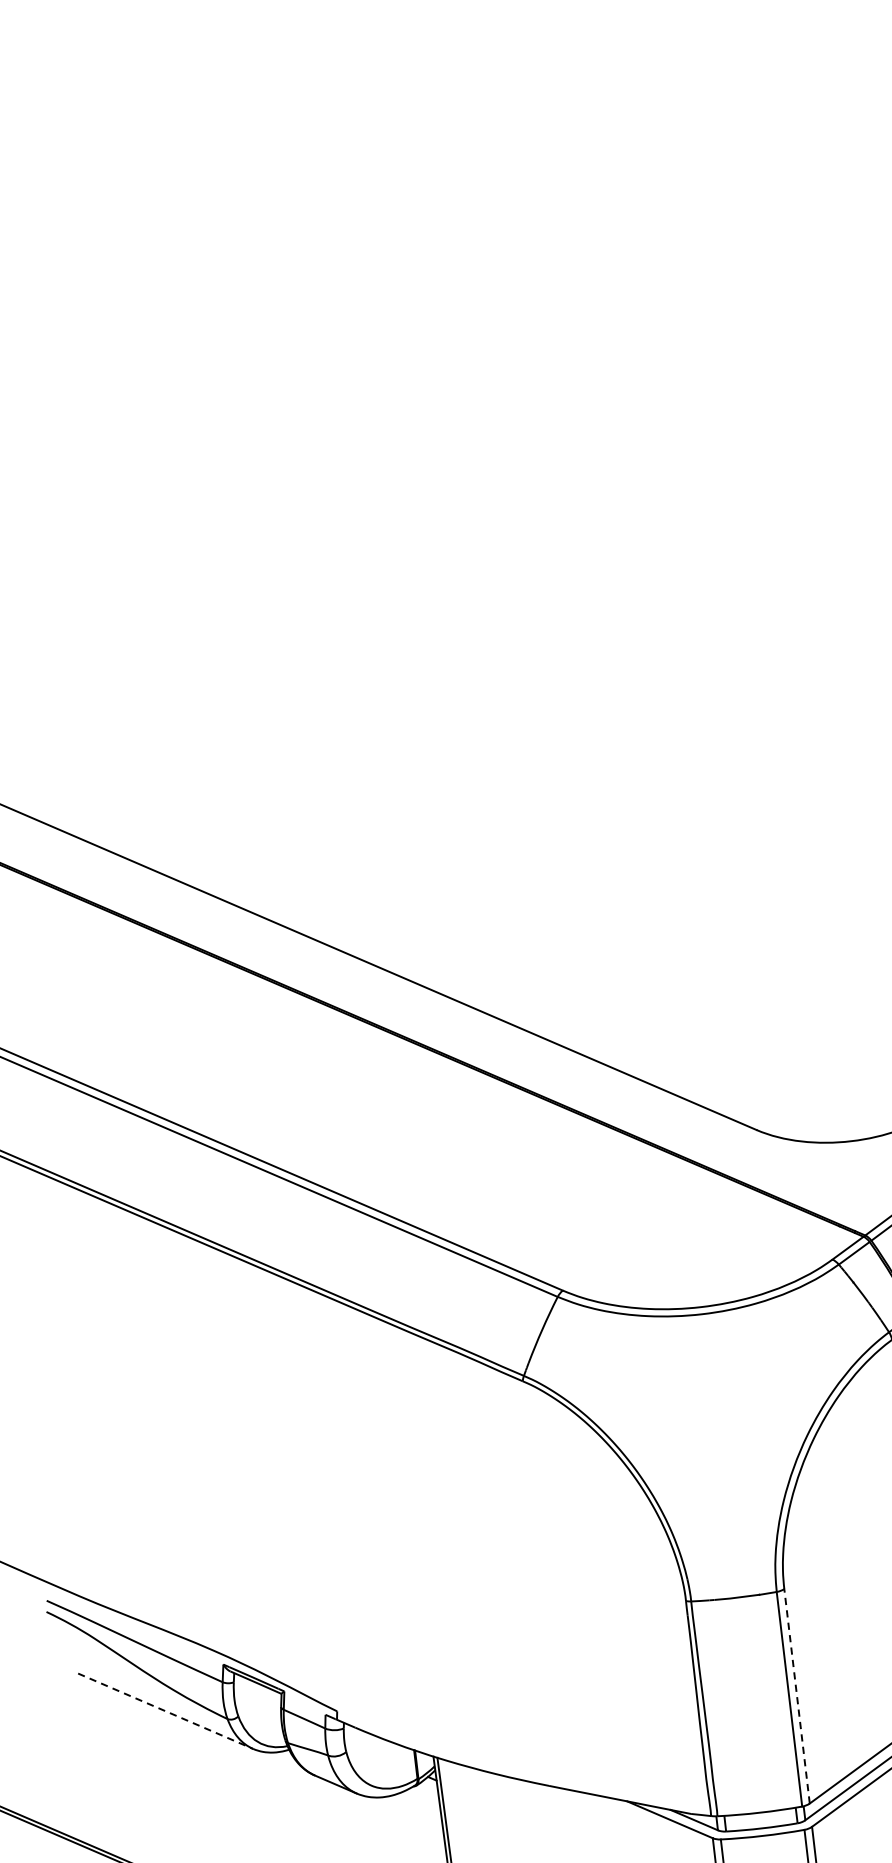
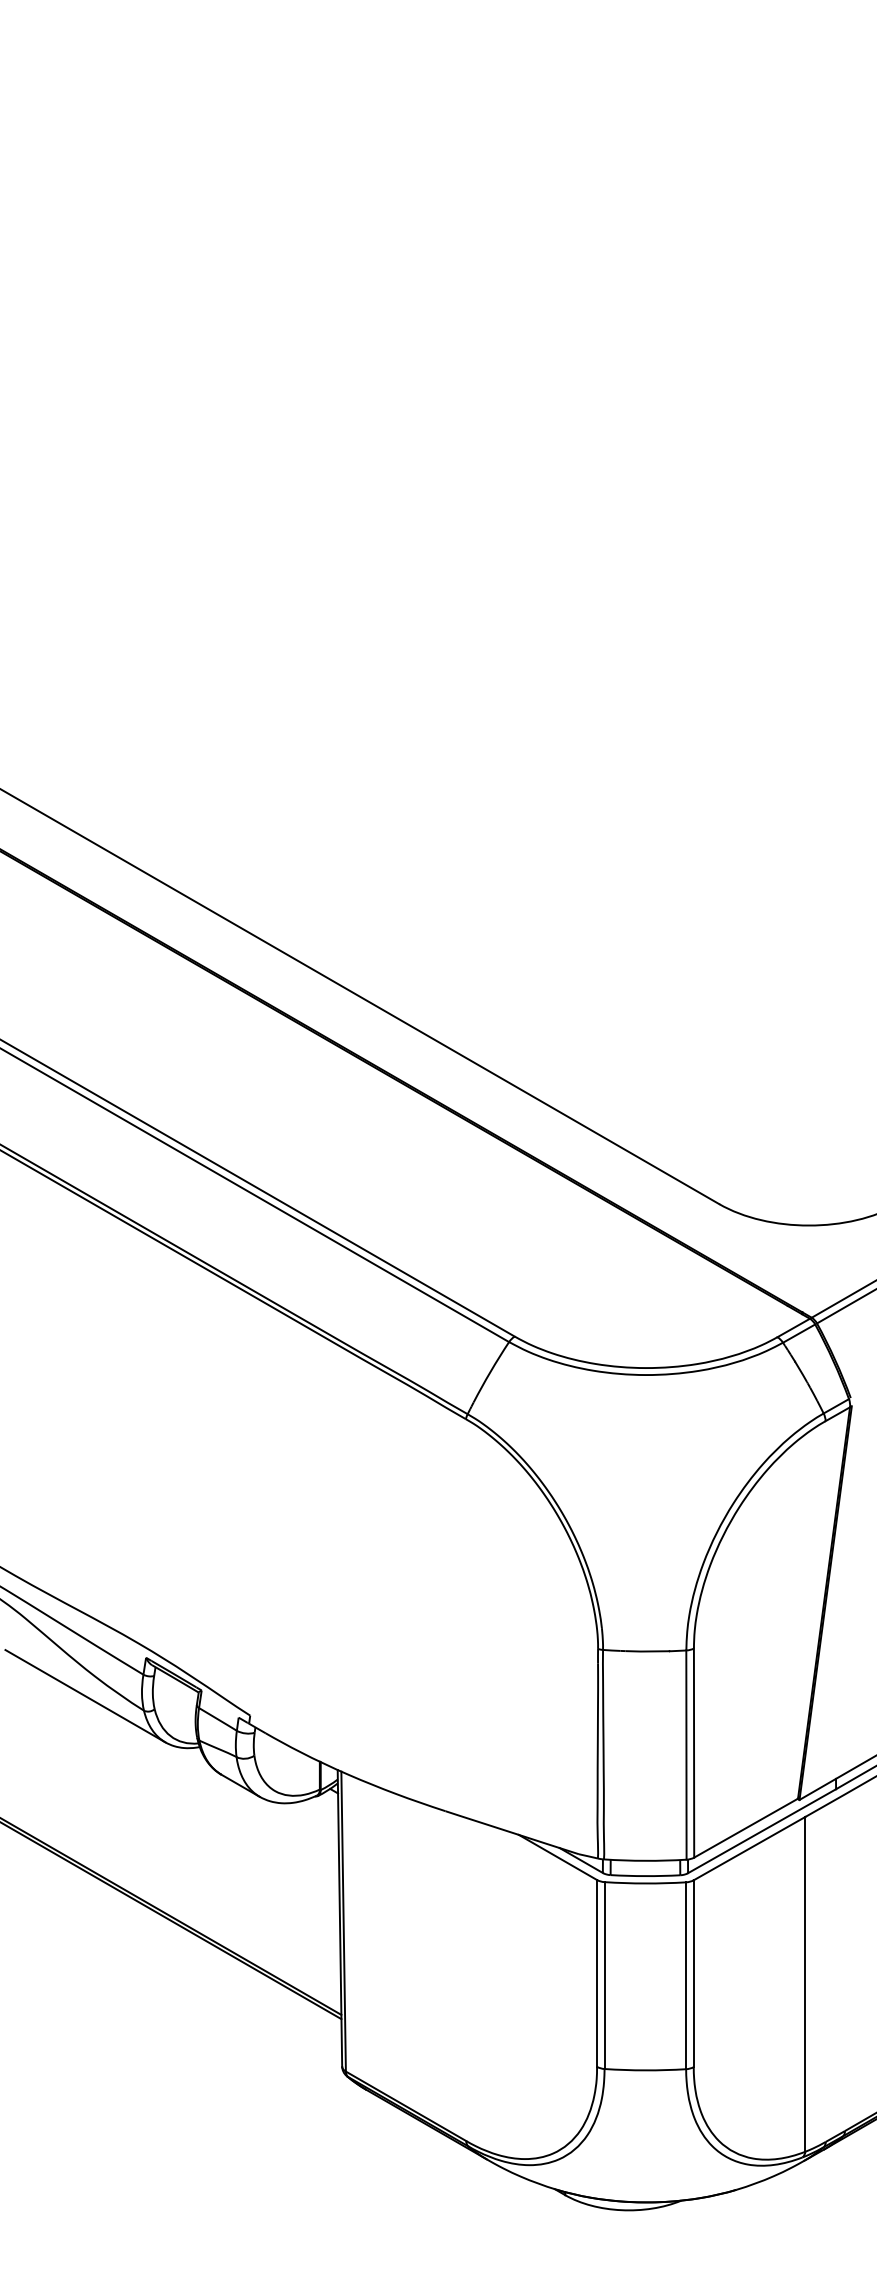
line: (797, 1696) -> (694, 1753), dashed -> solid
line: (165, 1711) -> (85, 1696), dashed -> solid

